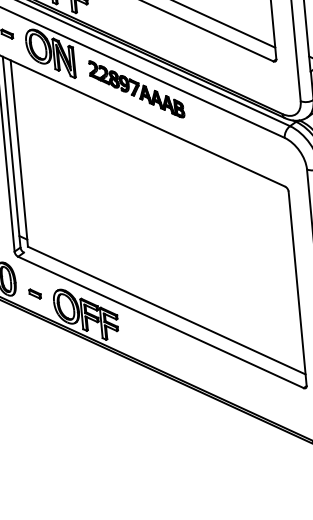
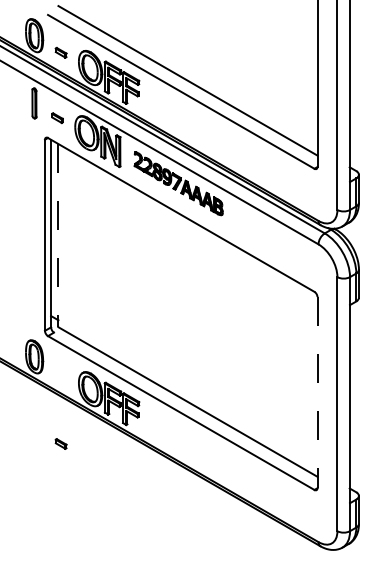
line: (19, 153) -> (58, 235), solid -> dashed
line: (297, 288) -> (317, 392), solid -> dashed
part: (34, 293) -> (60, 443), moved

